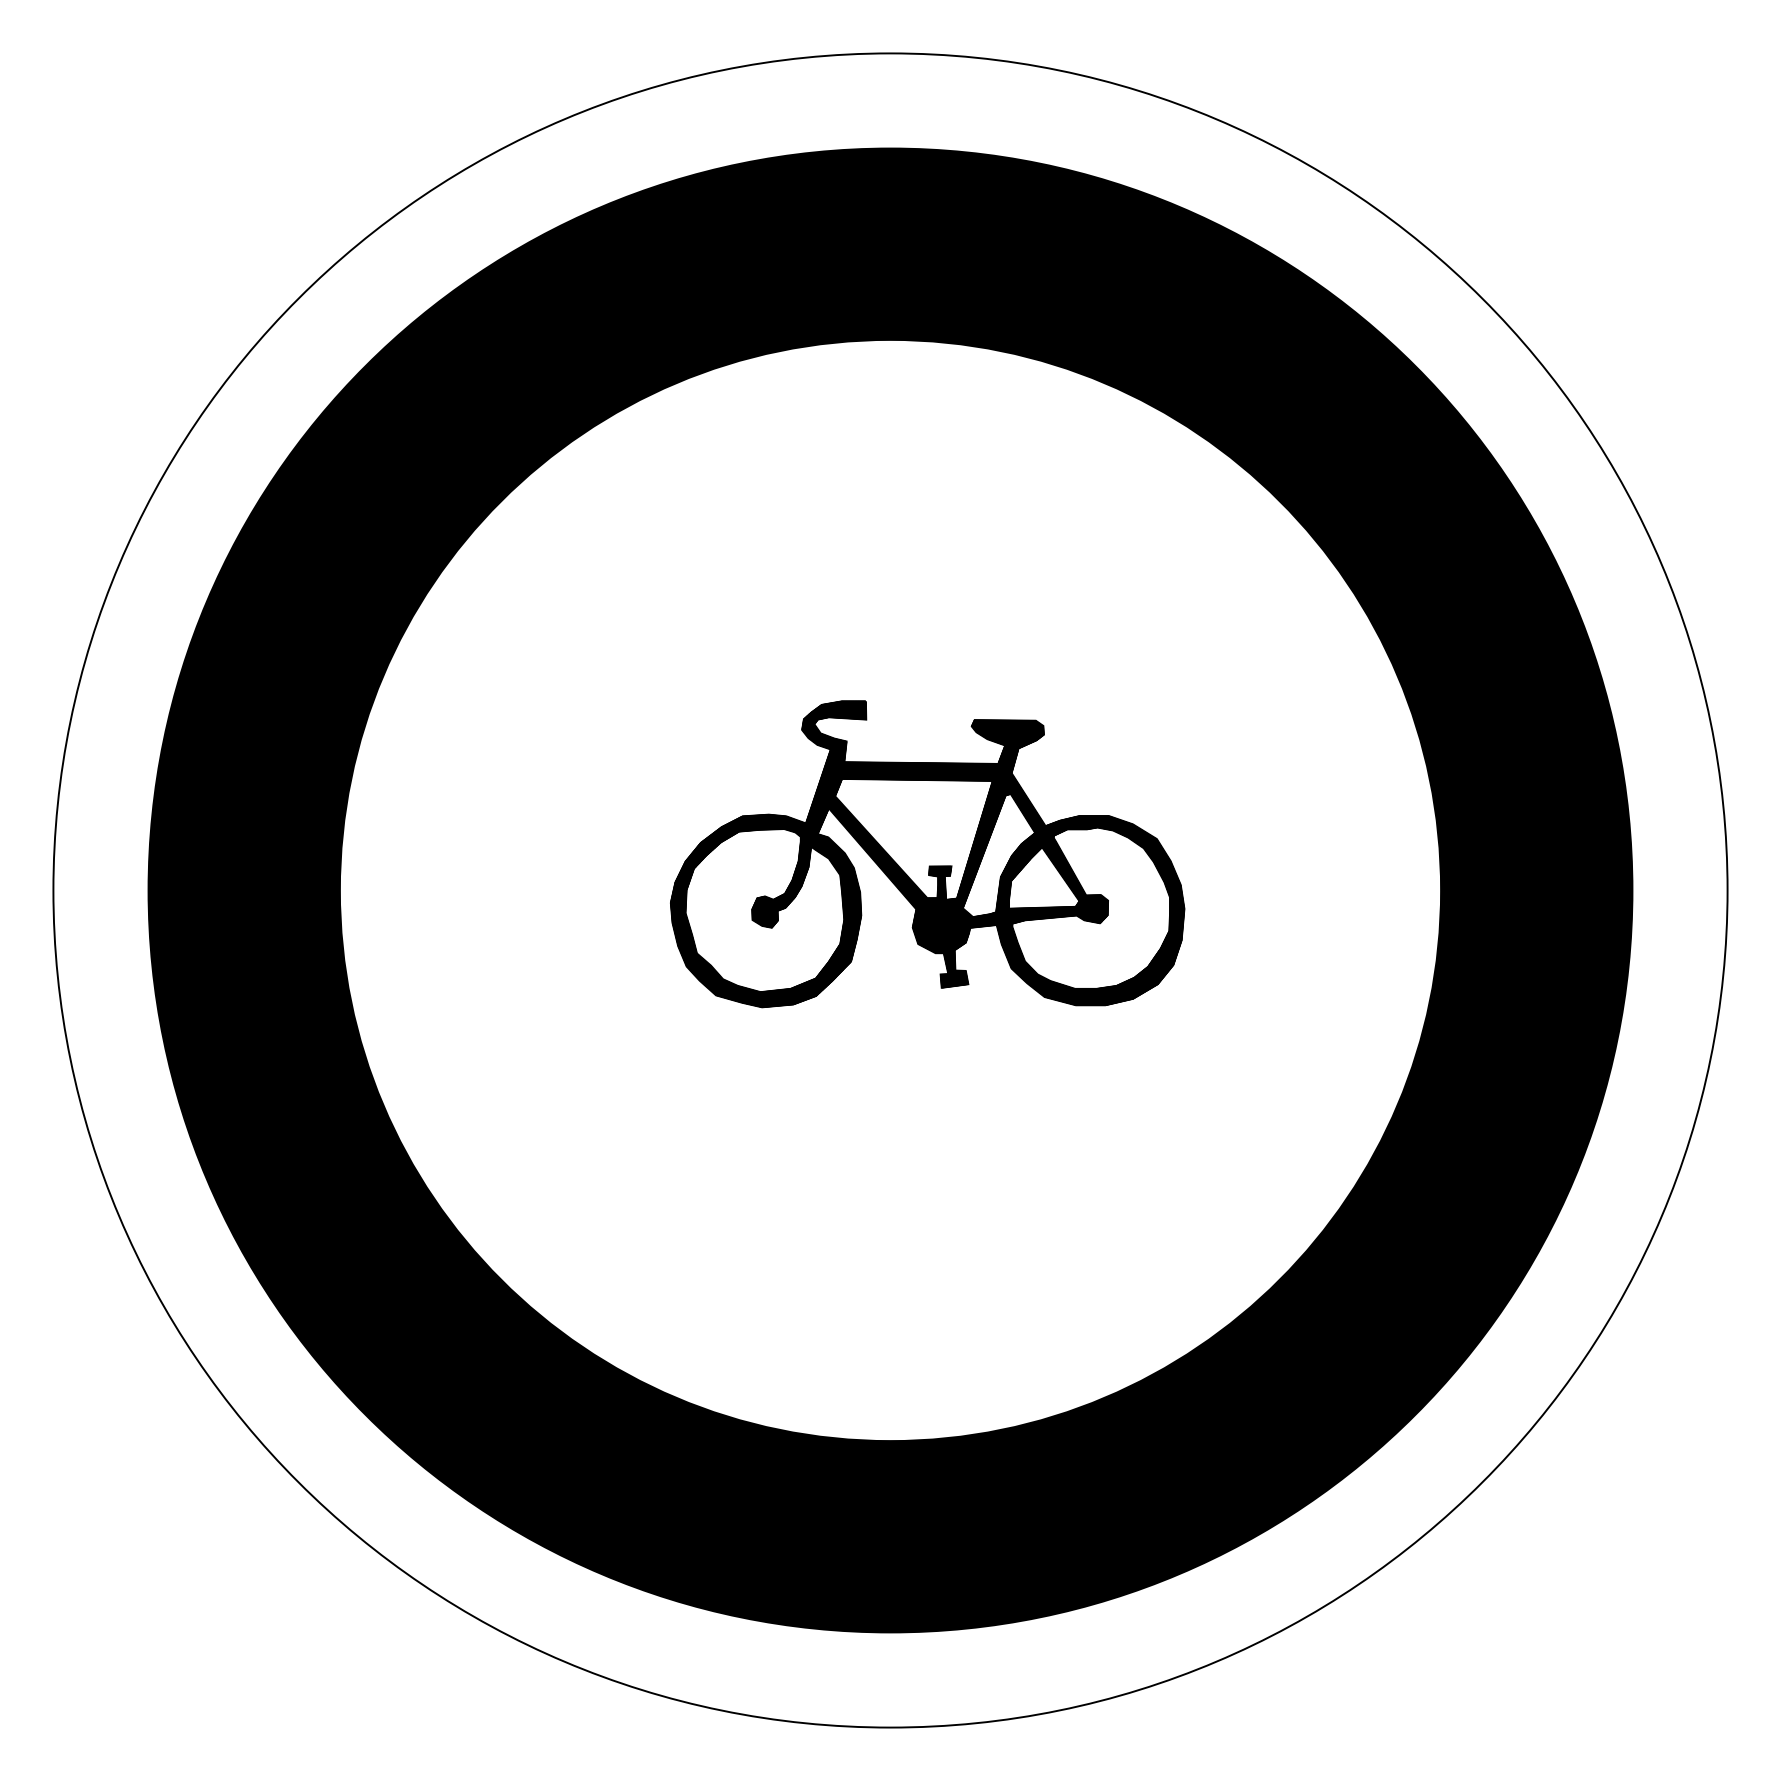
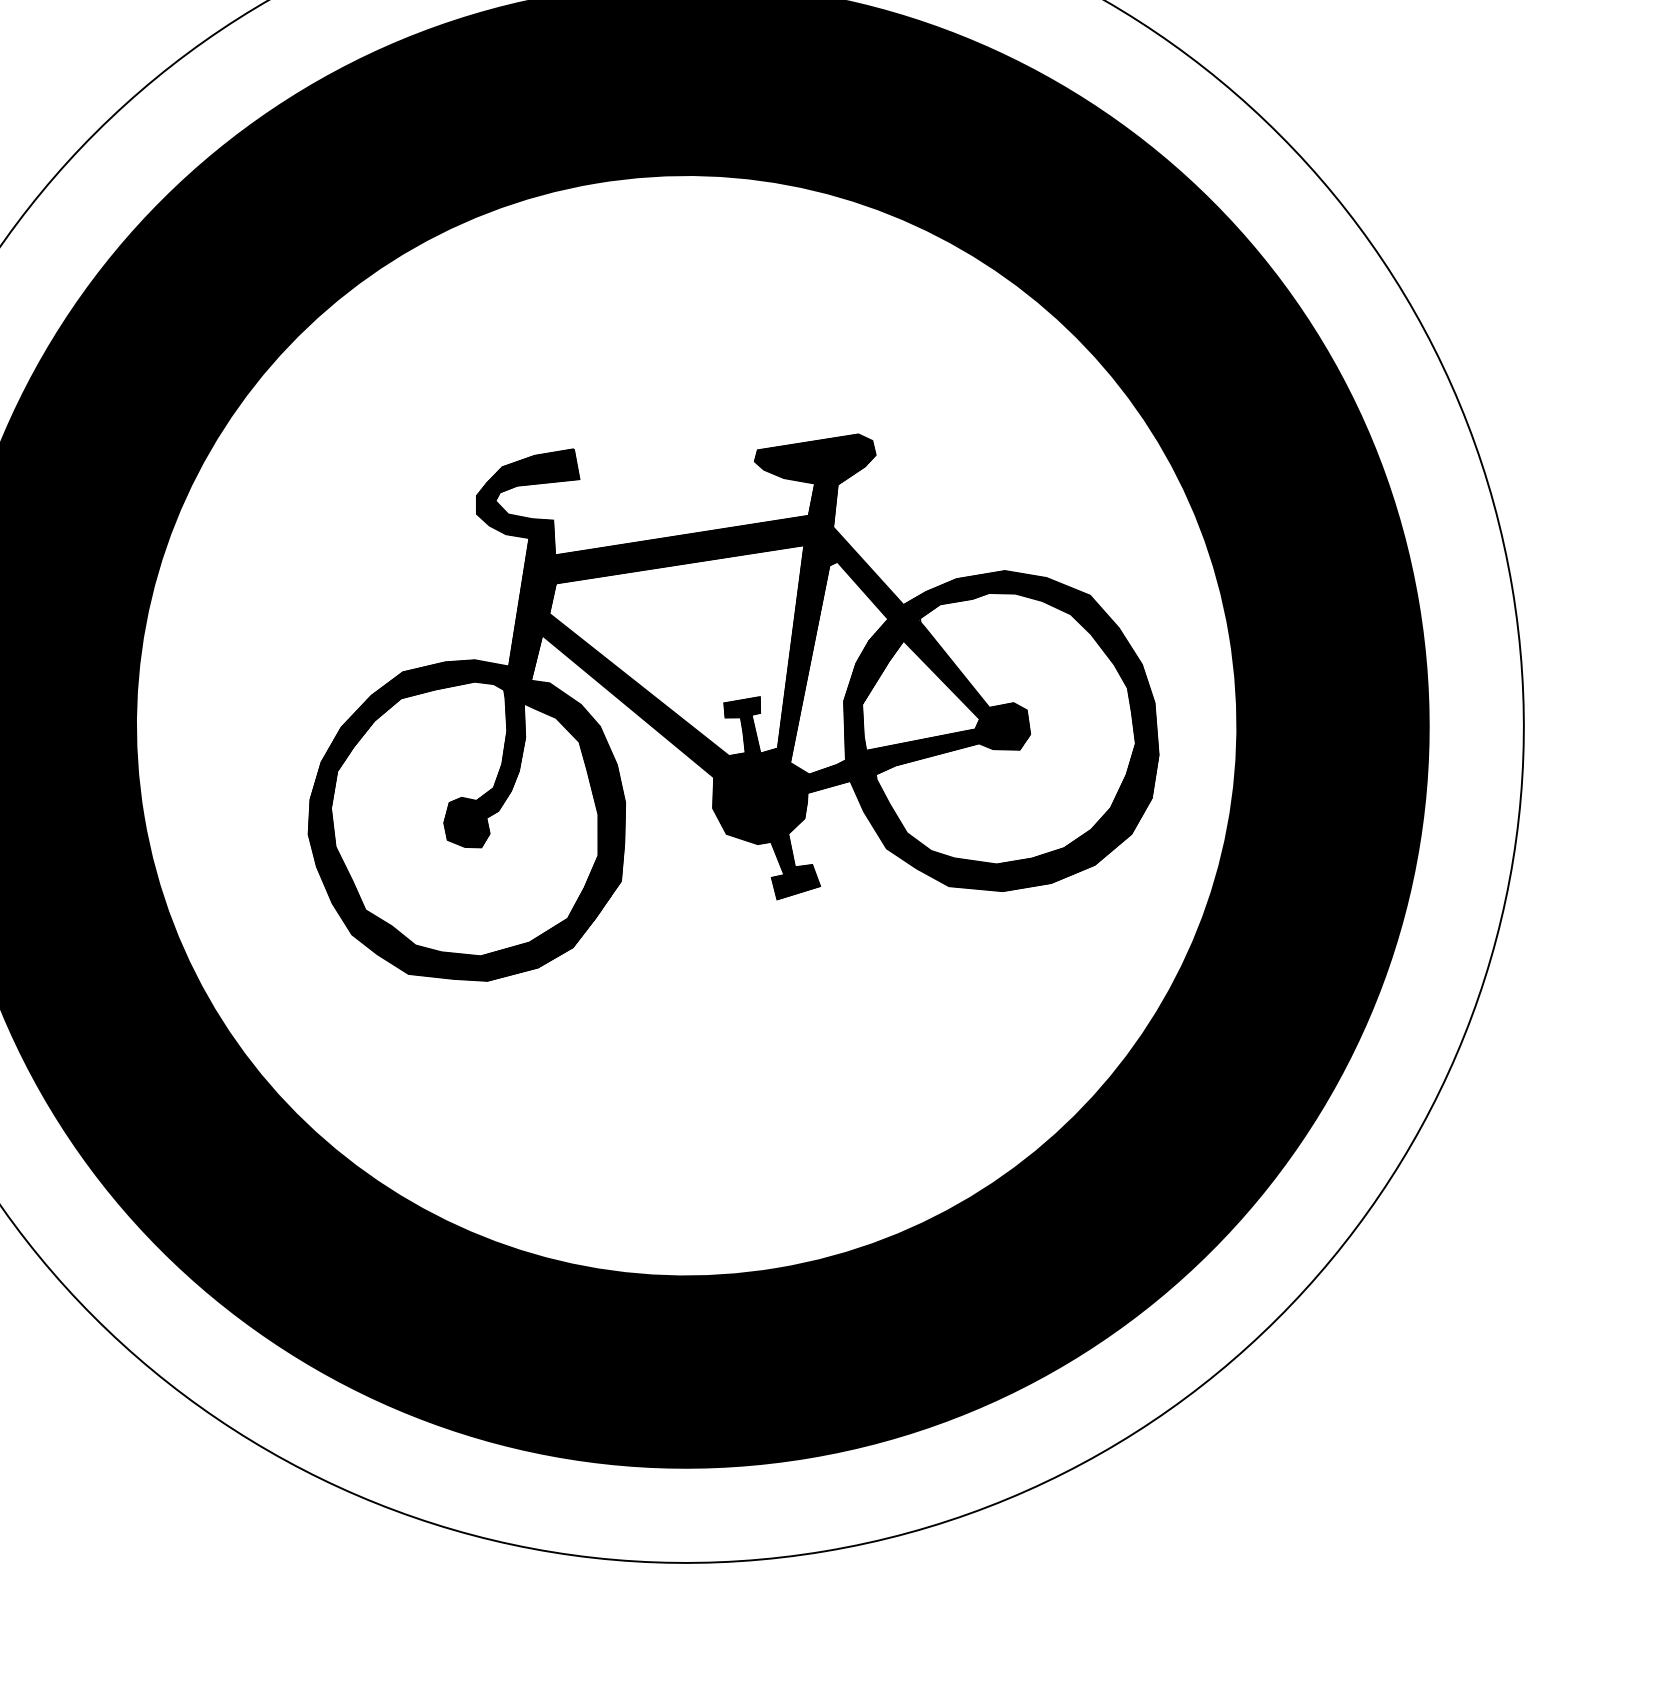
part: (927, 854) -> (717, 684), size x1.67

